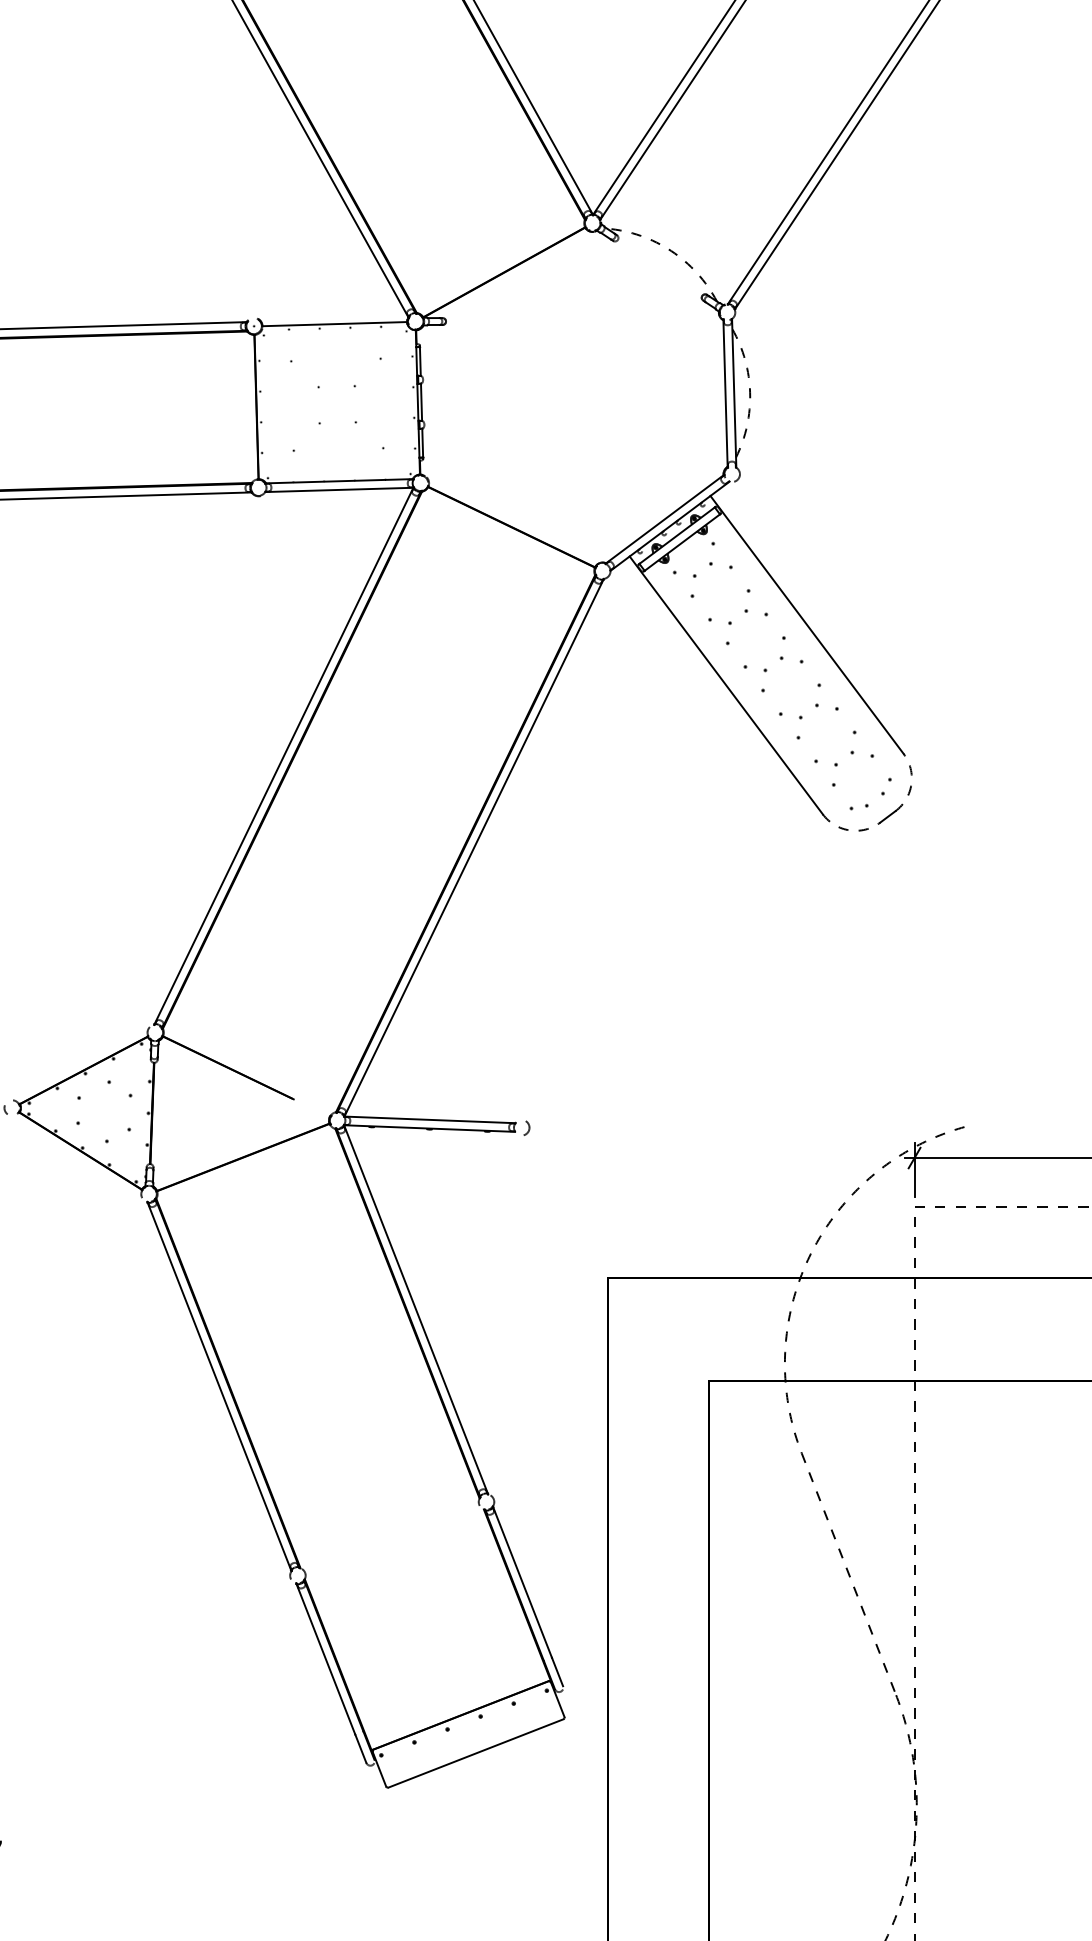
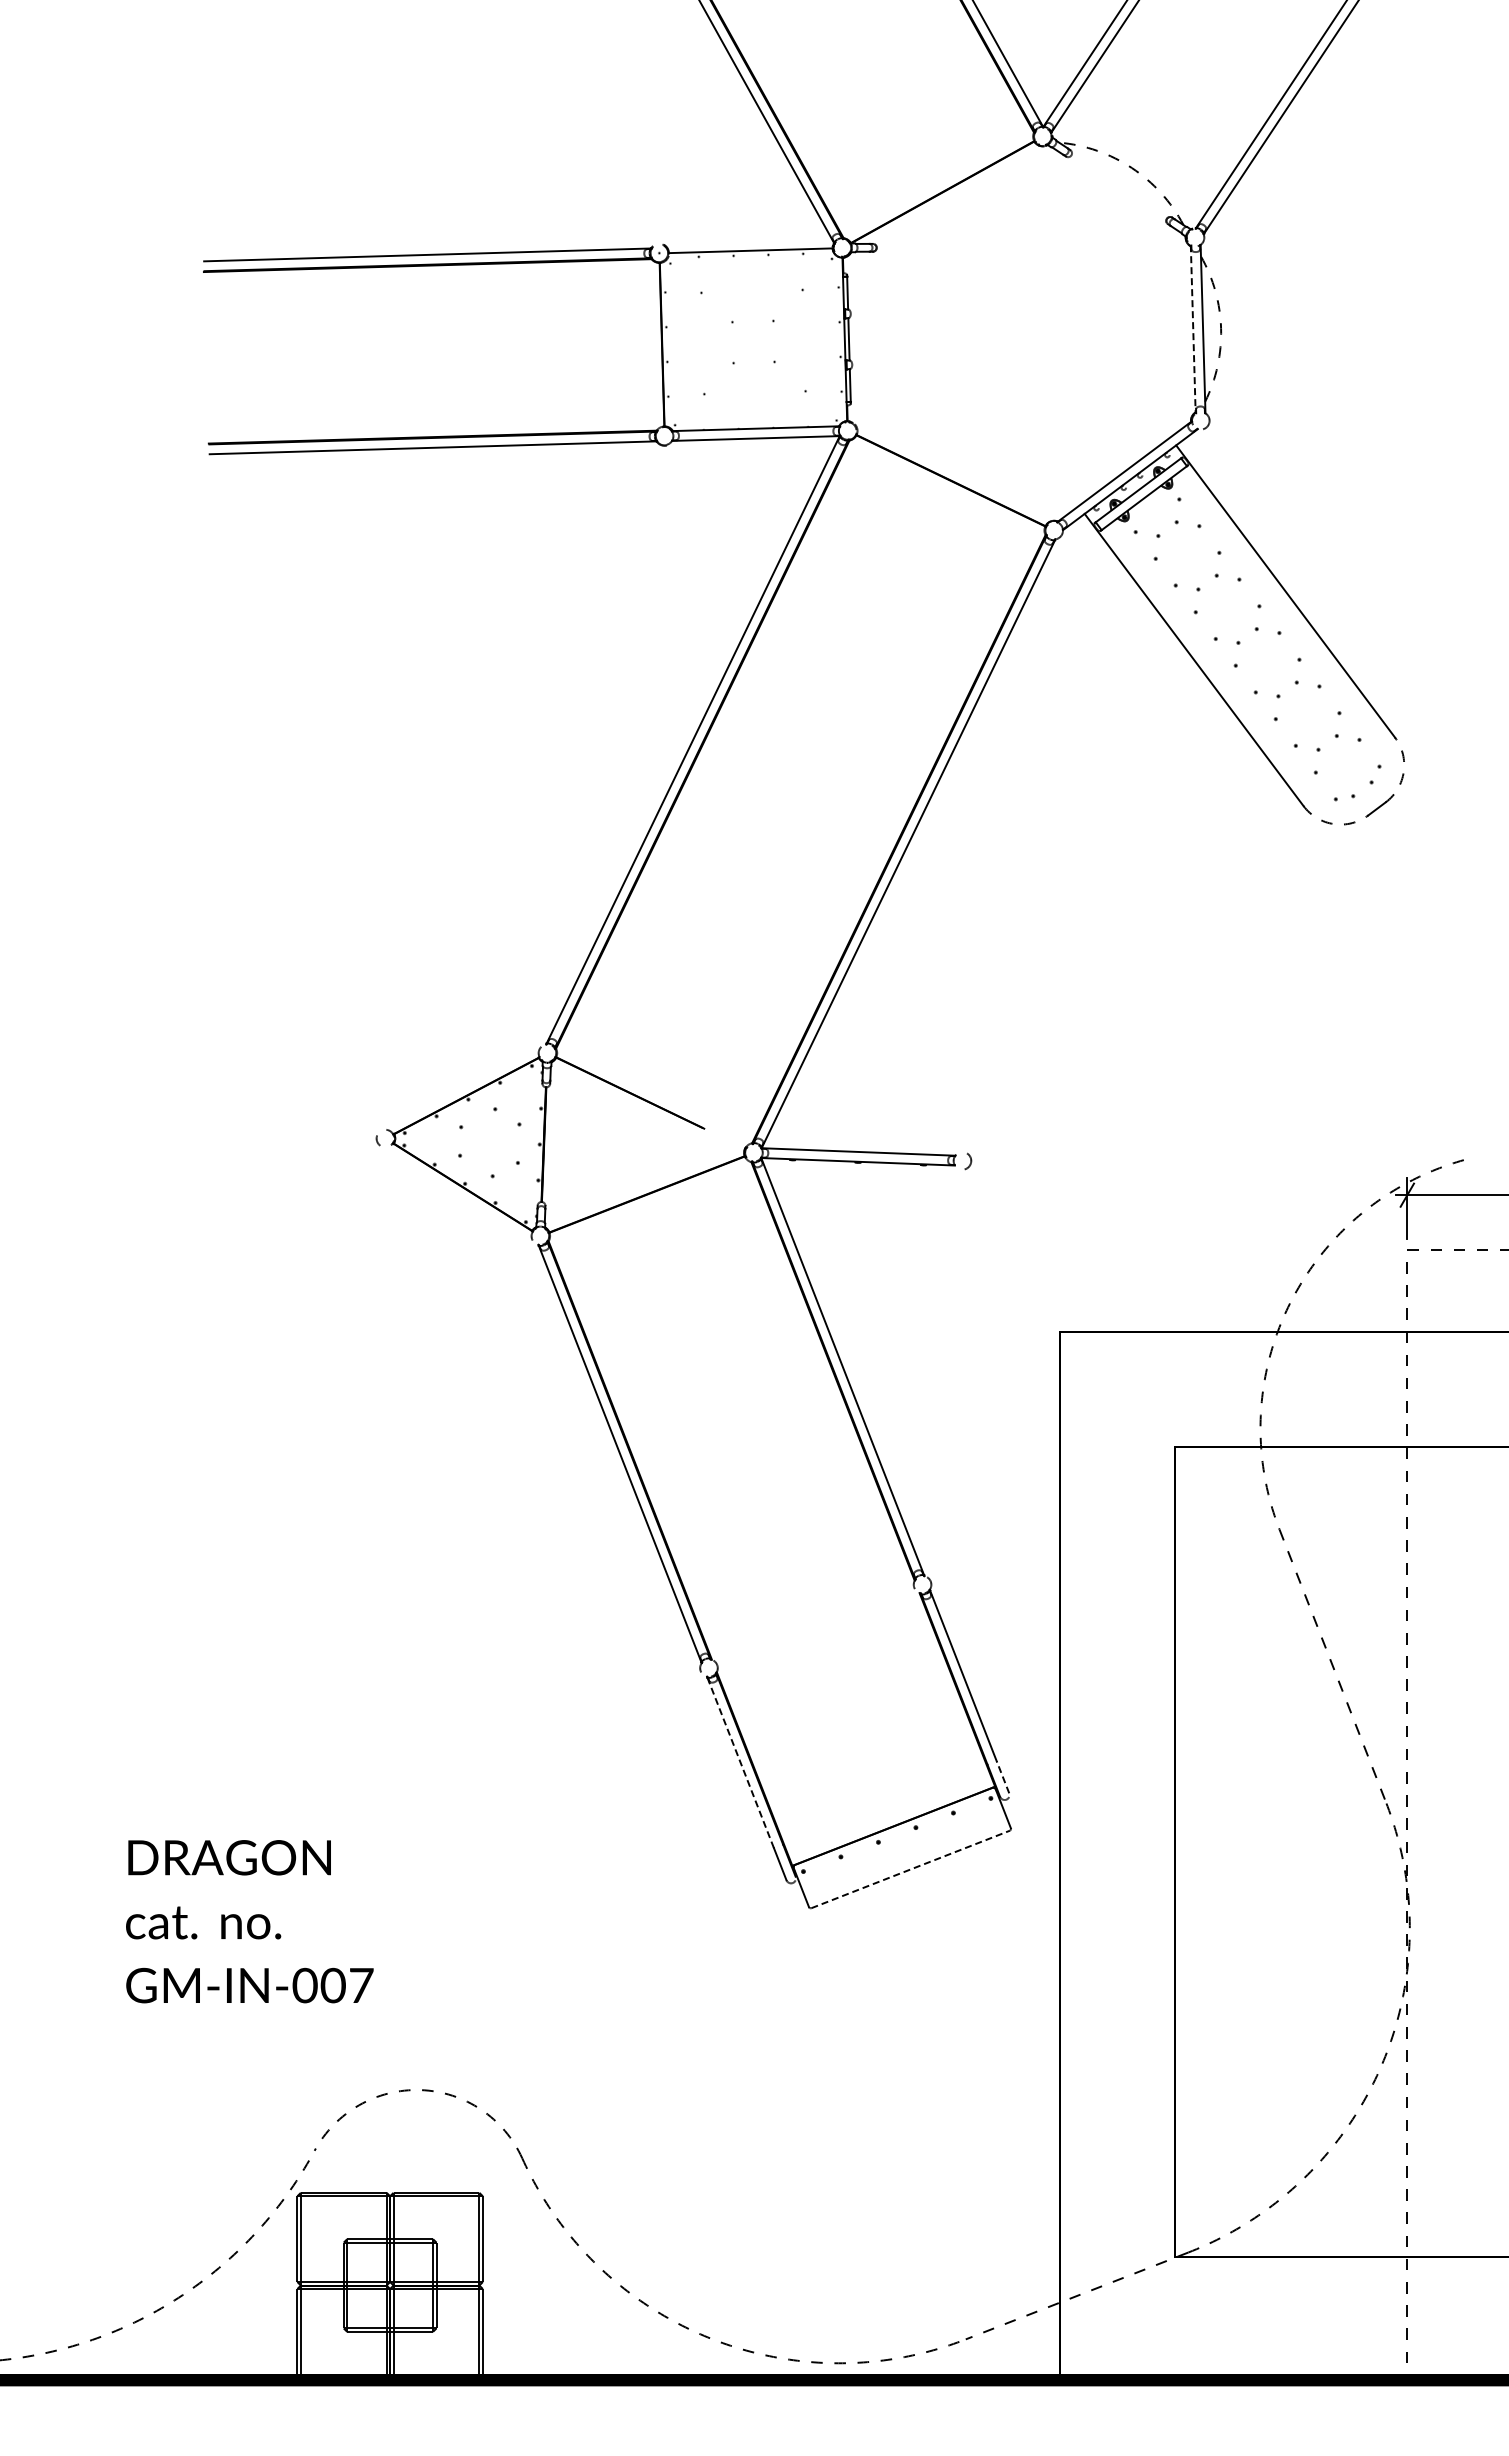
line: (725, 393) -> (1193, 329), solid -> dashed
line: (325, 1658) -> (740, 1762), solid -> dashed
line: (557, 1671) -> (1002, 1776), solid -> dashed
line: (475, 1753) -> (910, 1869), solid -> dashed

